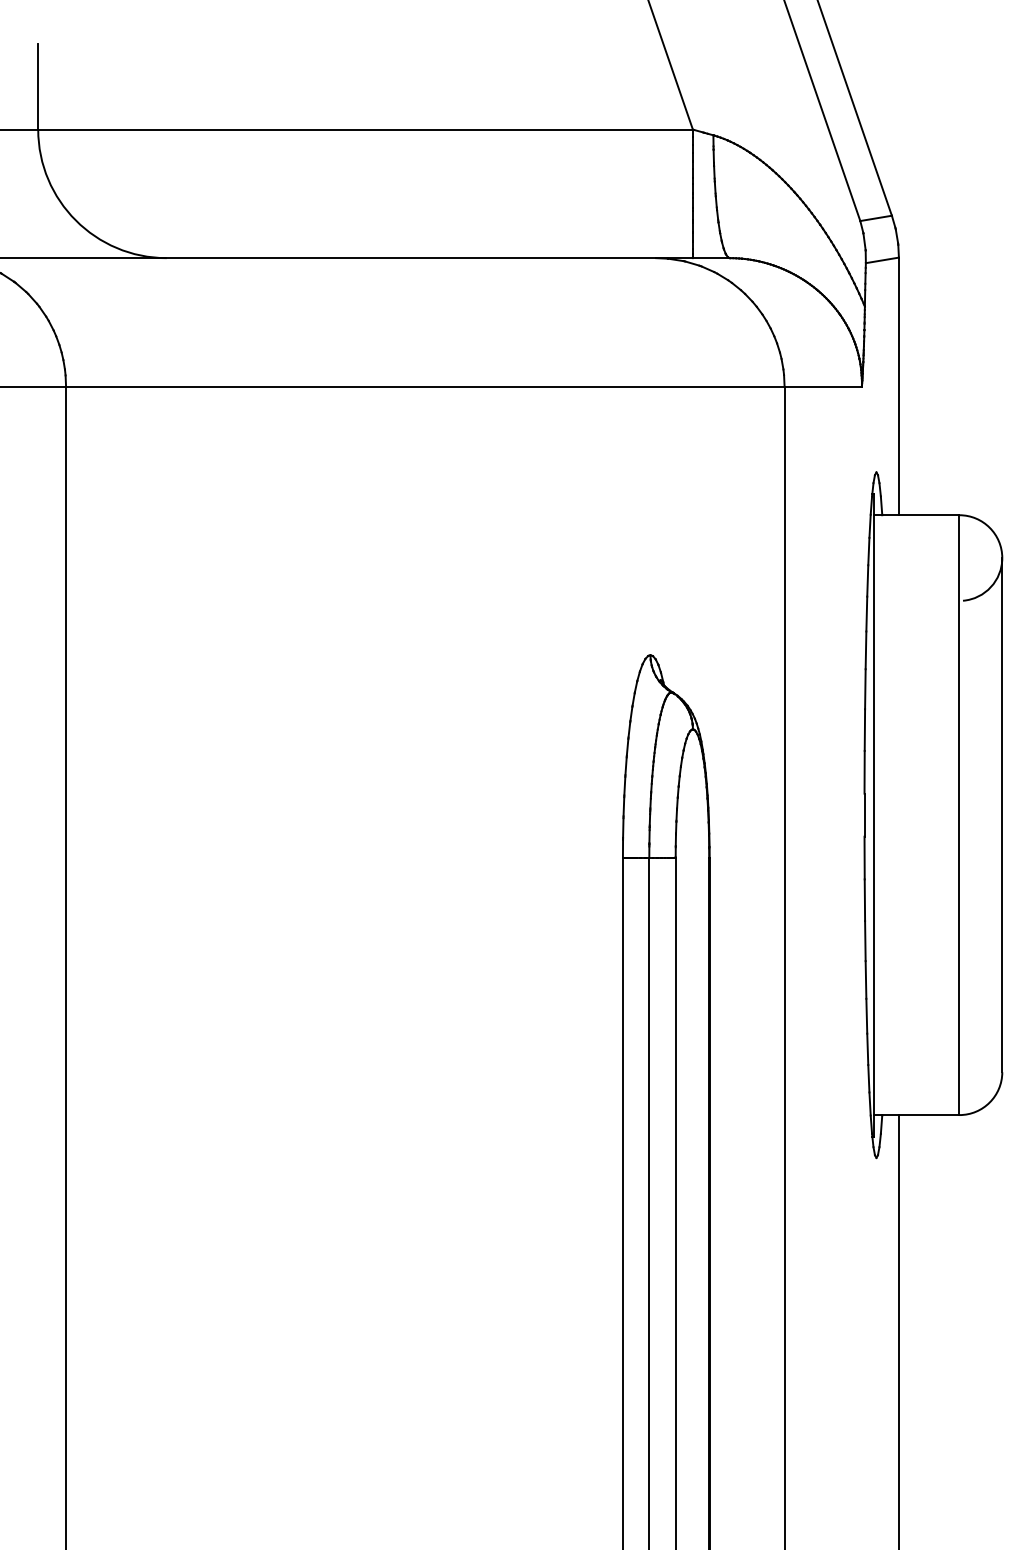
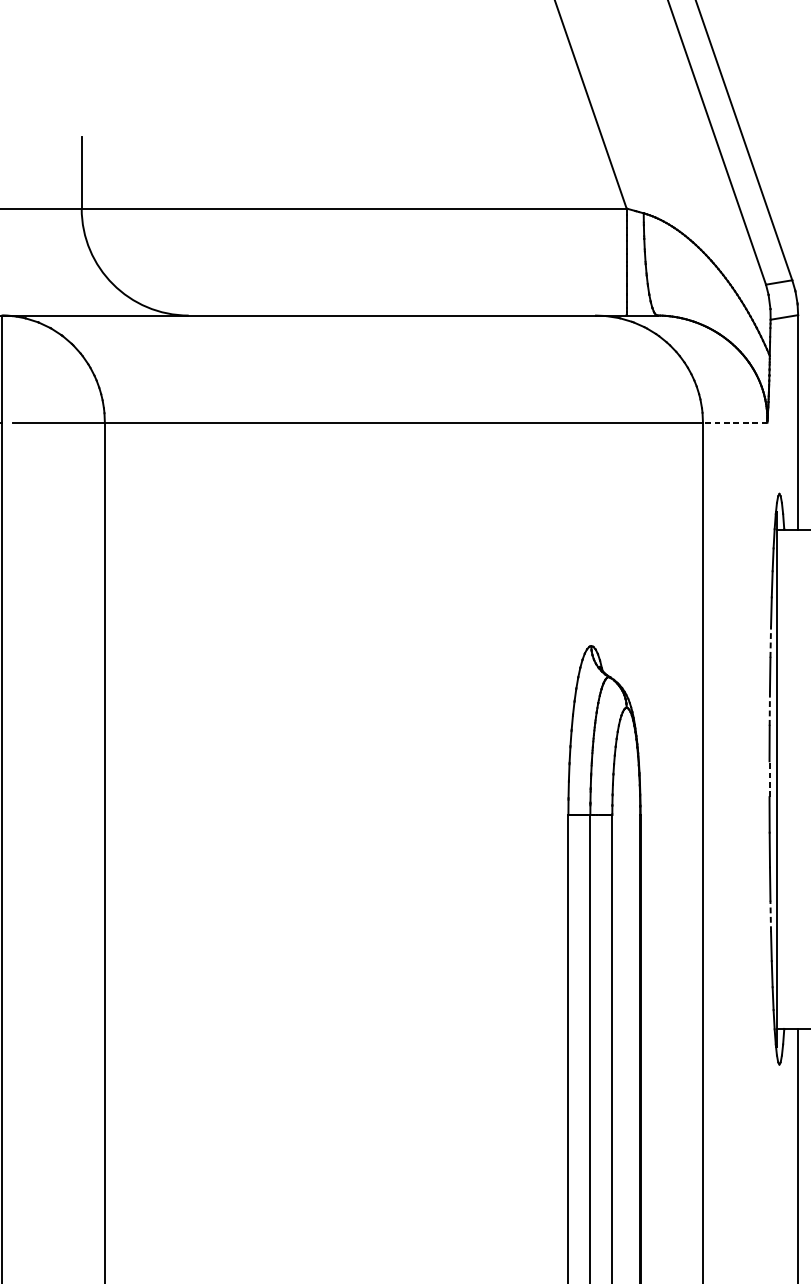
line: (823, 386) -> (735, 422), solid -> dashed
line: (866, 650) -> (771, 642), solid -> dashed
line: (864, 730) -> (769, 708), solid -> dashed
line: (864, 815) -> (769, 779), solid -> dashed
line: (866, 979) -> (771, 916), solid -> dashed

